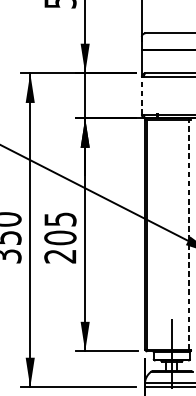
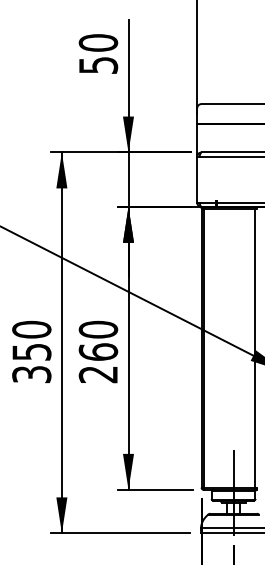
line: (142, 95) -> (197, 179), dashed -> solid
text: (60, 228) -> (98, 340), 205 -> 260
line: (189, 234) -> (254, 347), dashed -> solid

